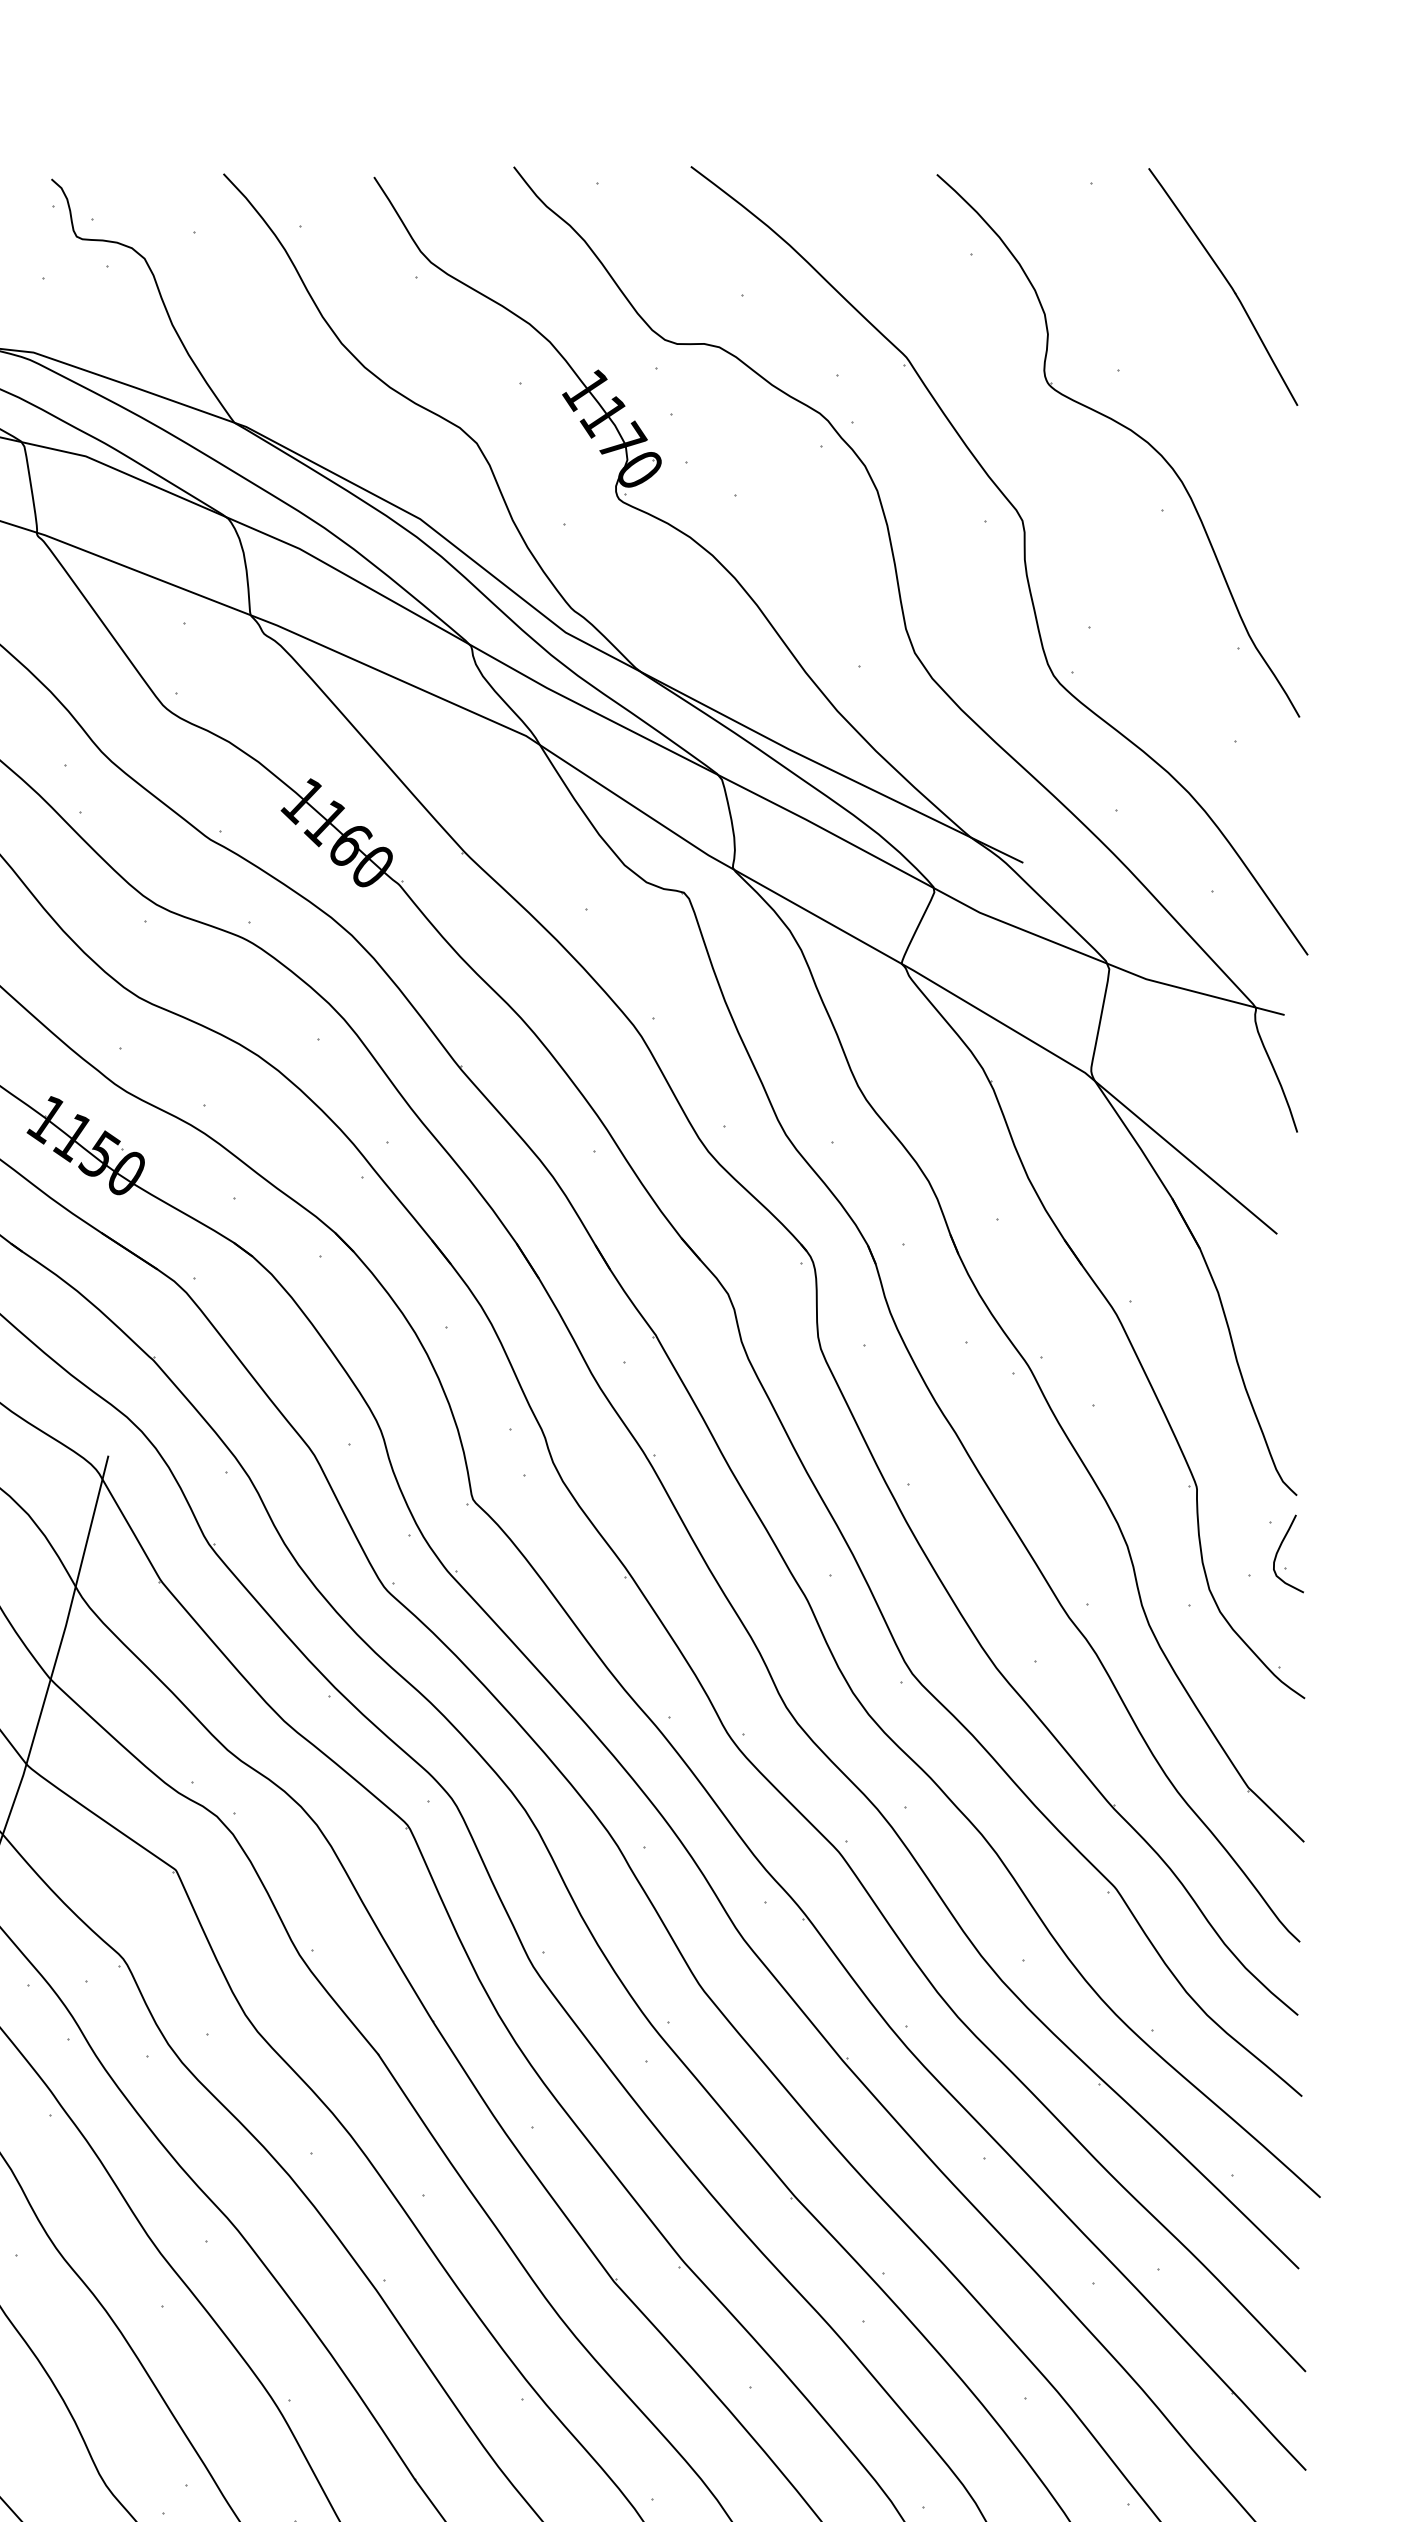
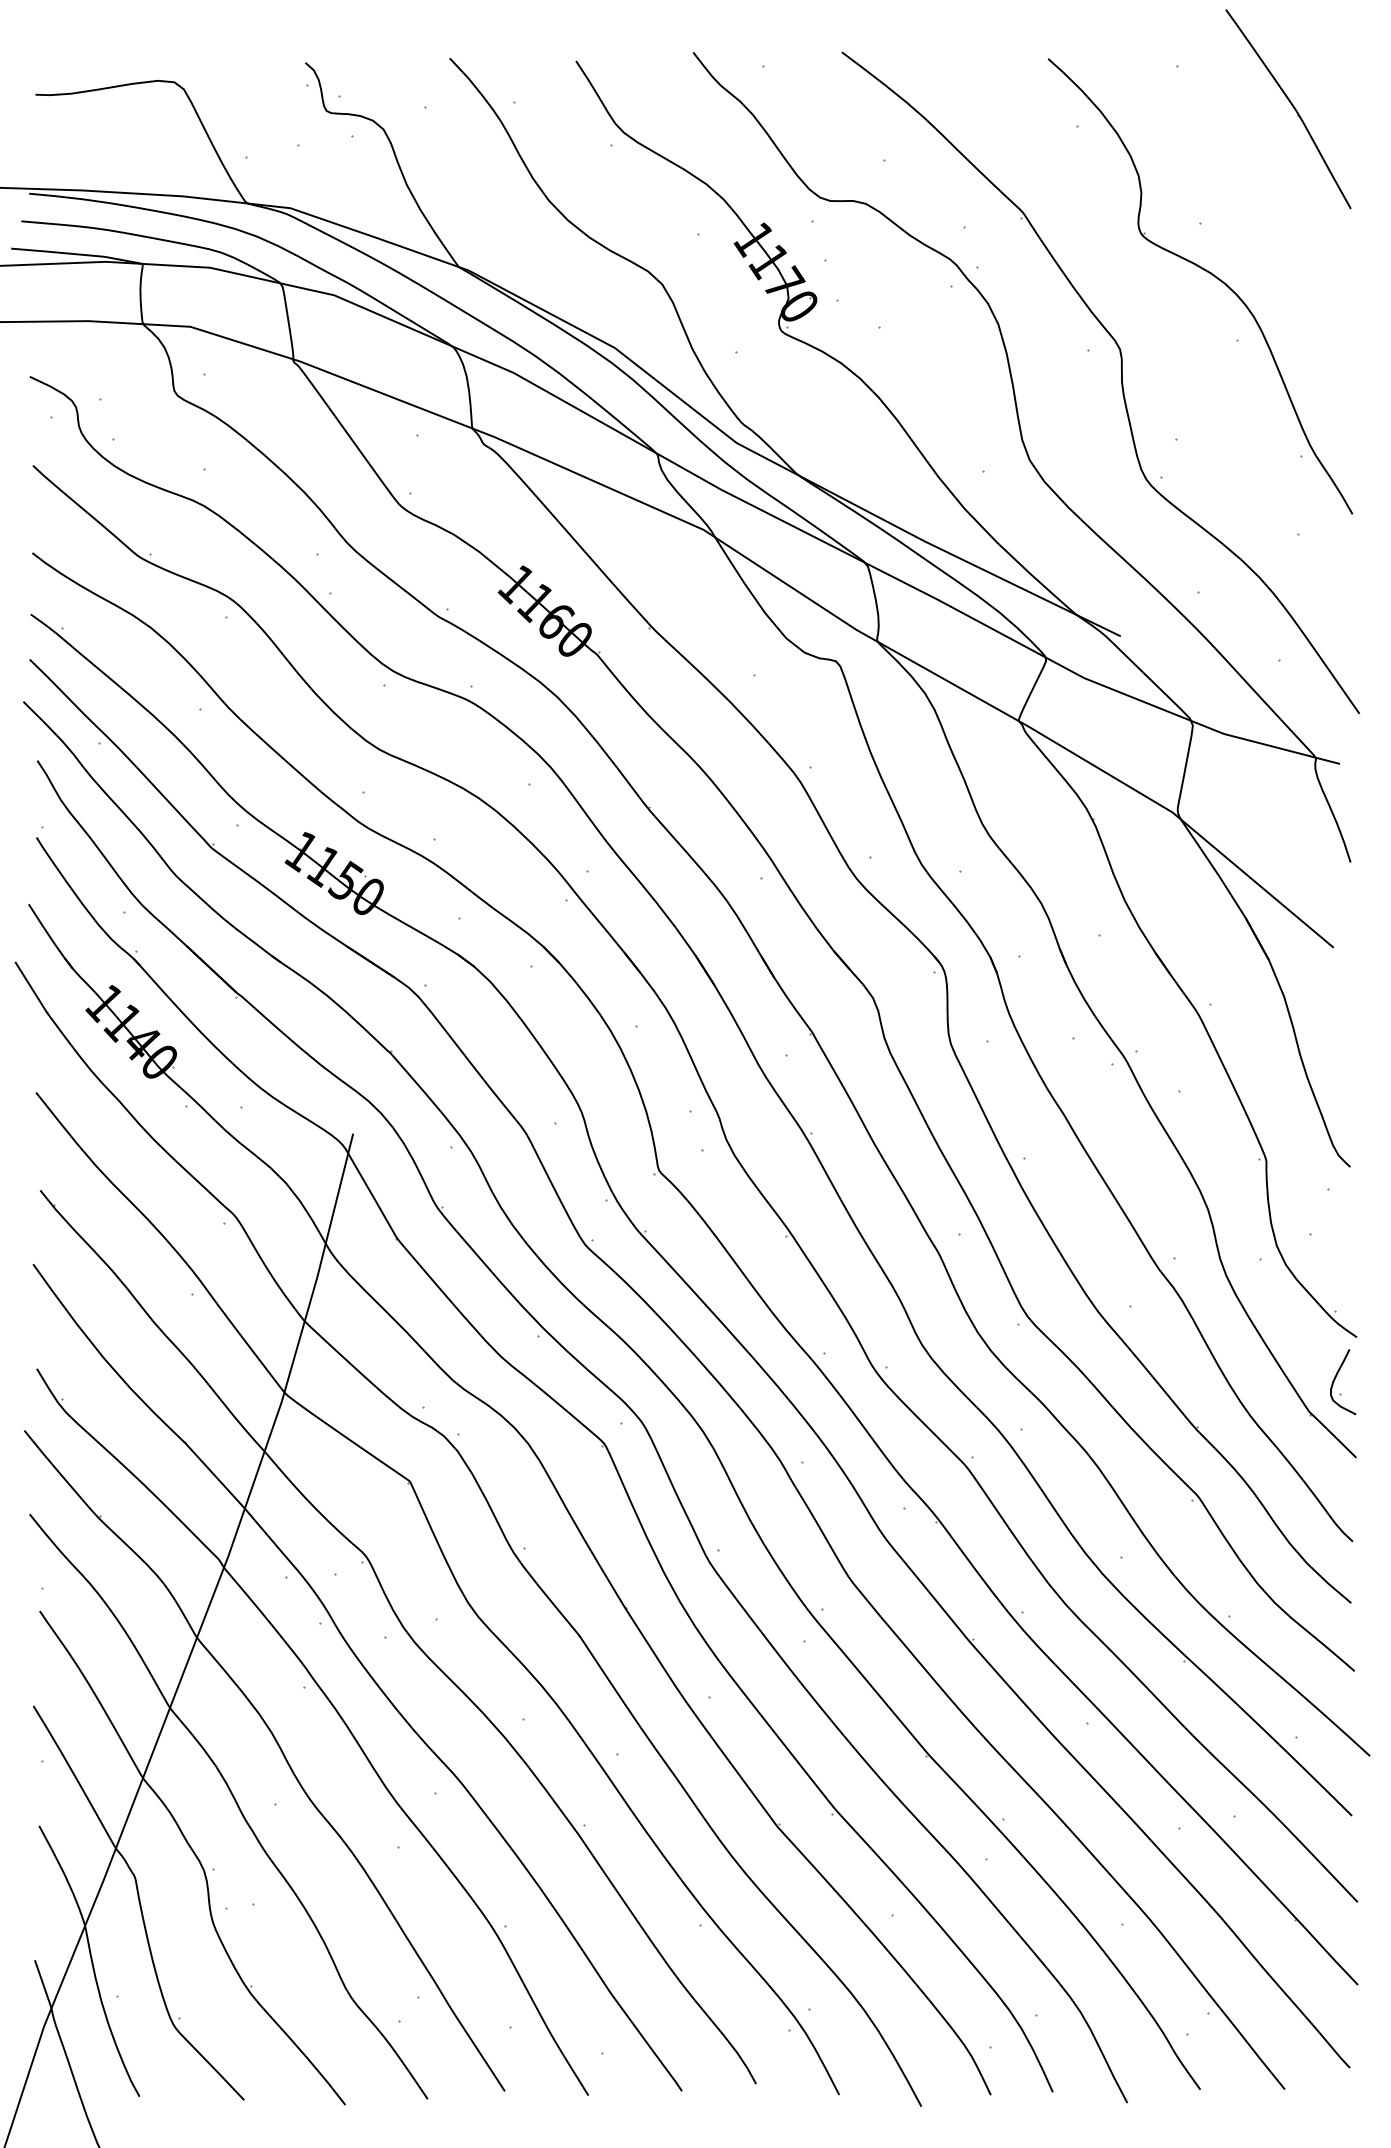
part: (1223, 287) -> (1288, 109), moved
part: (1279, 1550) -> (1335, 1379), moved

